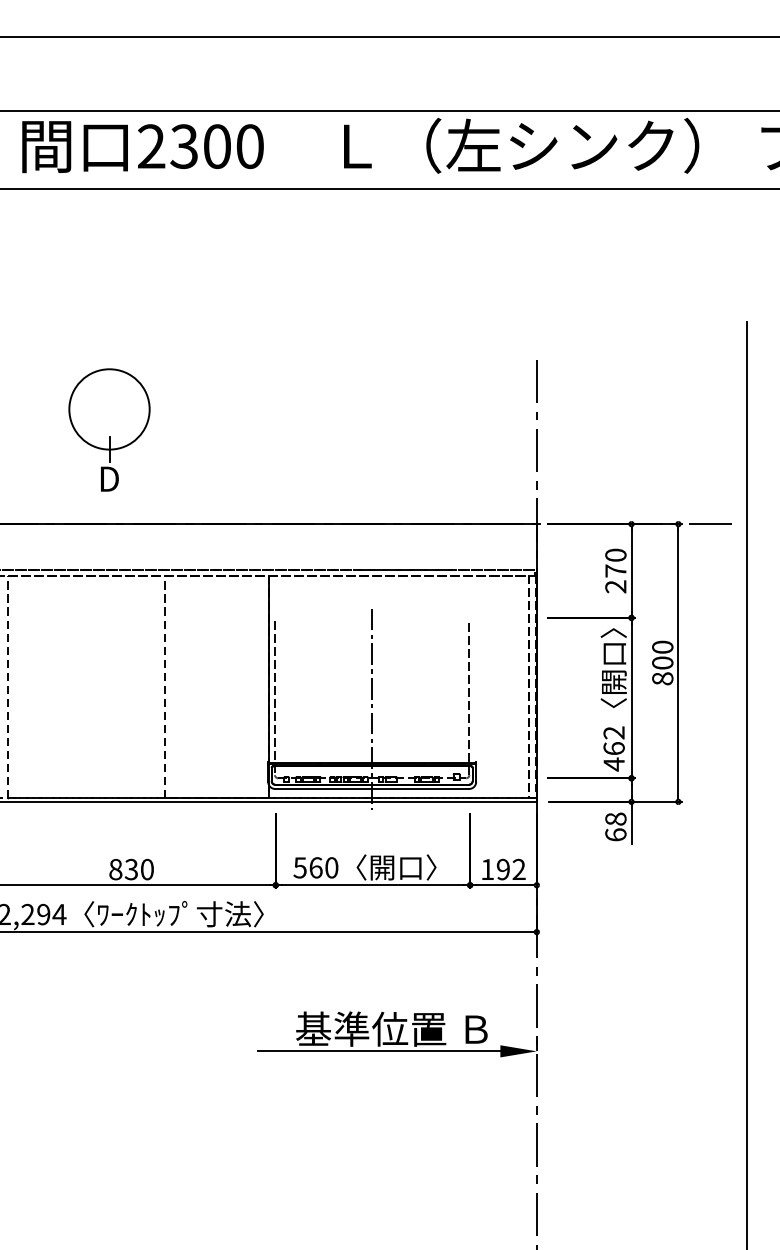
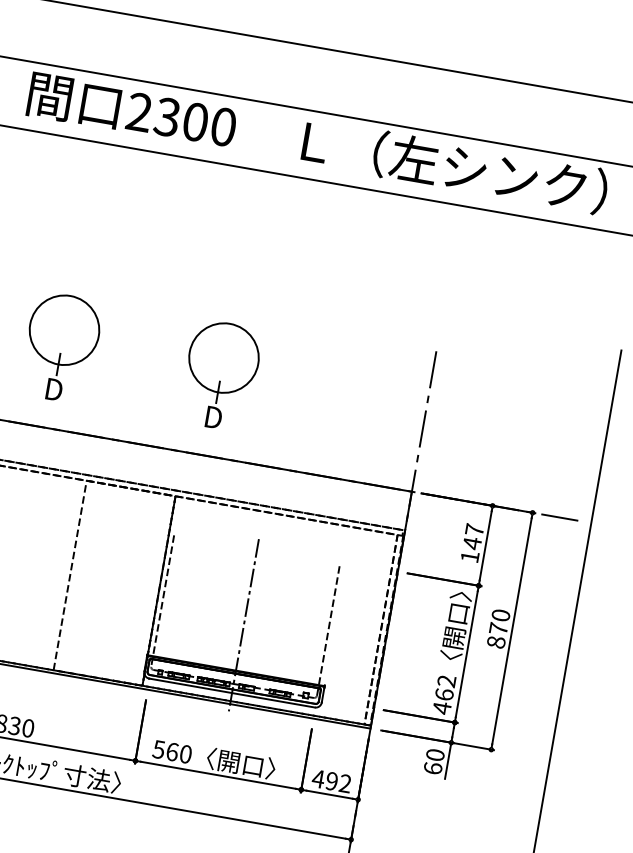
part: (296, 429) -> (221, 375), added
text: (615, 570) -> (472, 542), 270 -> 147
text: (662, 662) -> (498, 628), 800 -> 870
text: (615, 818) -> (435, 754), 68 -> 60
text: (487, 869) -> (318, 778), 192 -> 492

